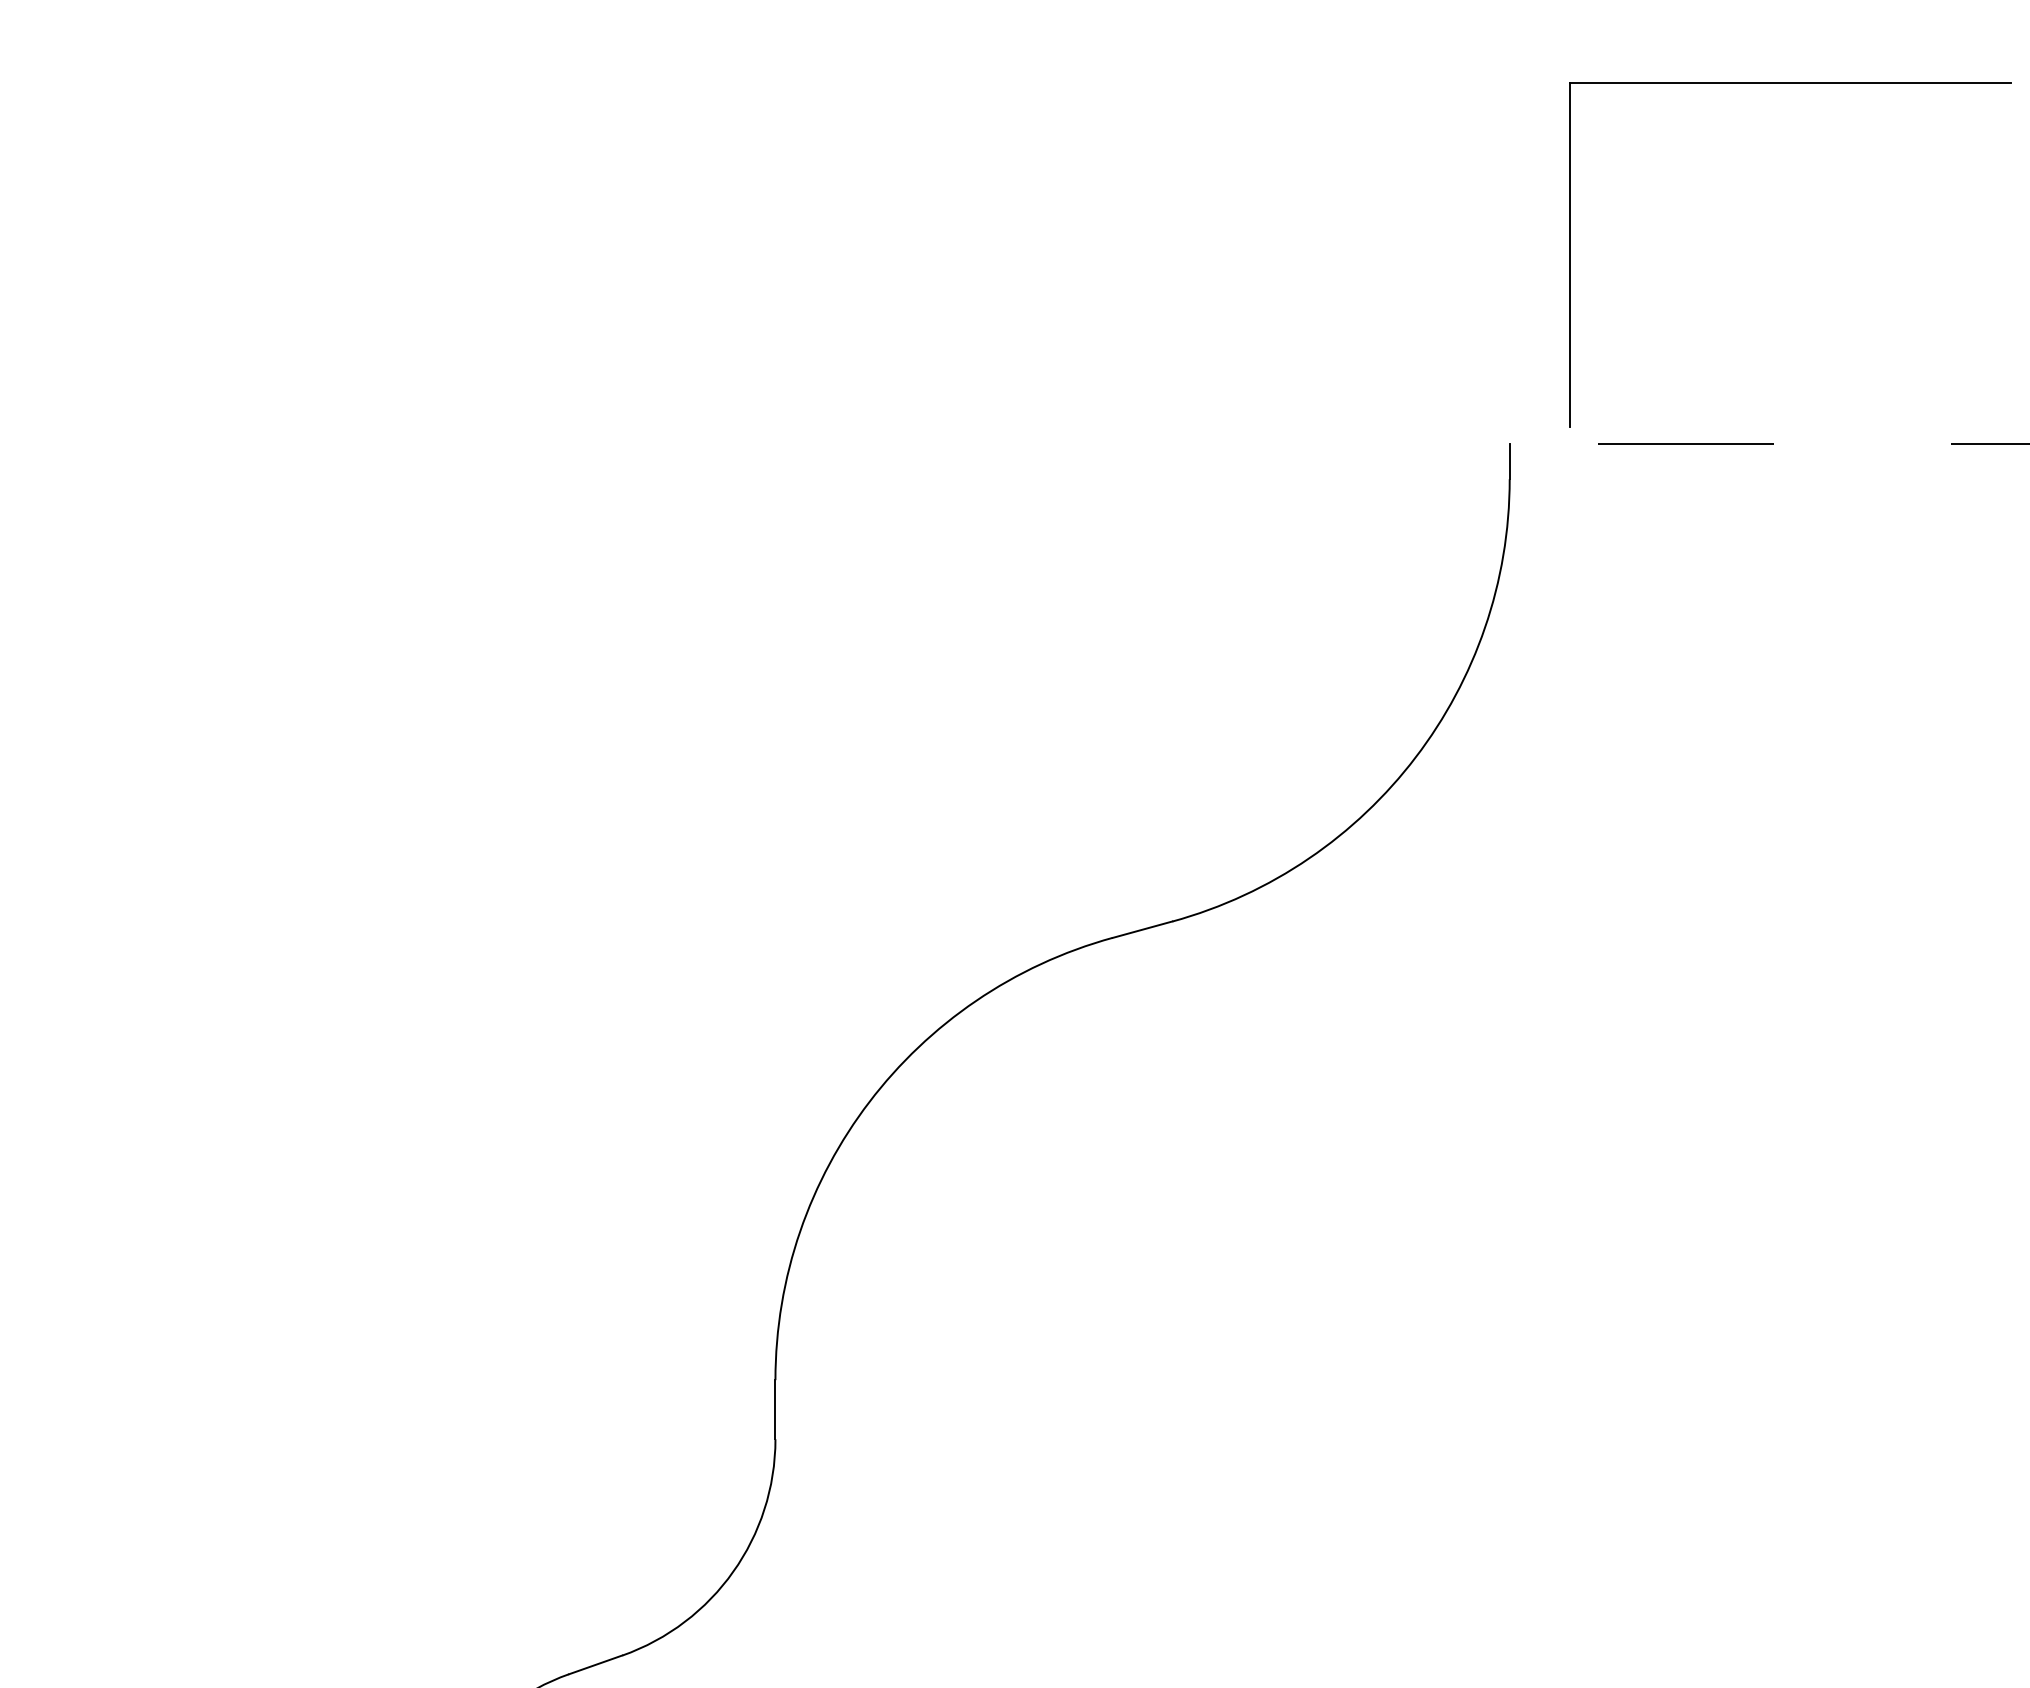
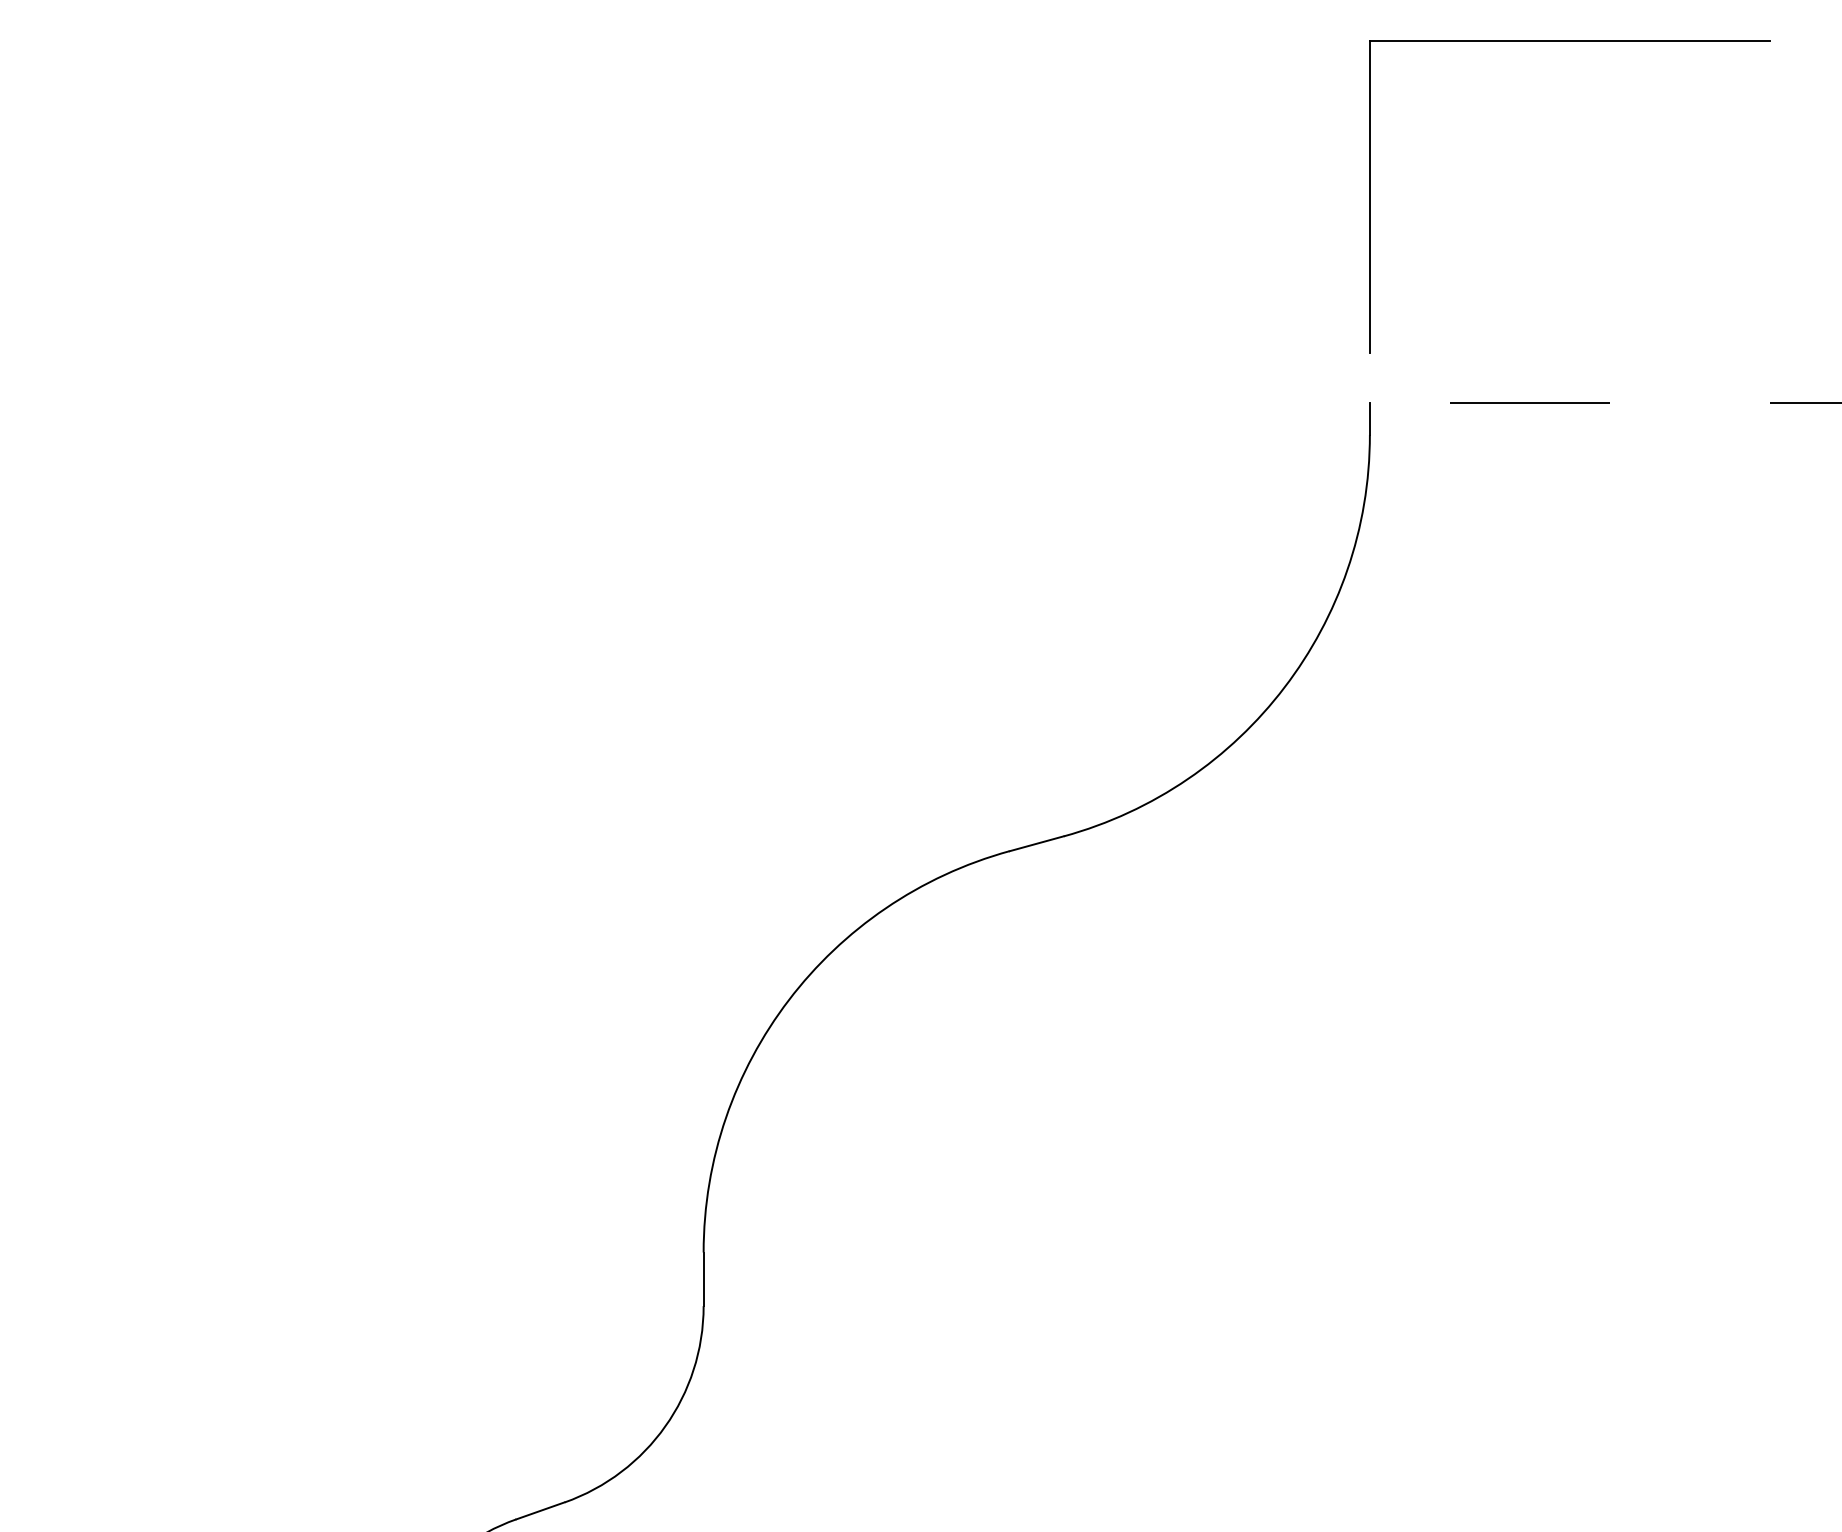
part: (1790, 83) -> (1570, 41), moved

